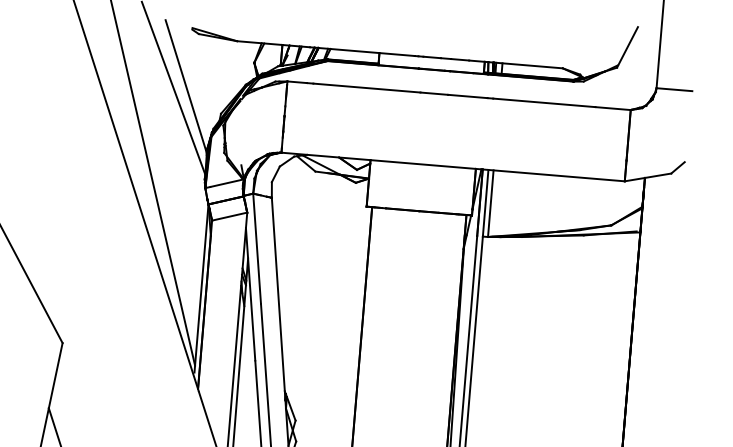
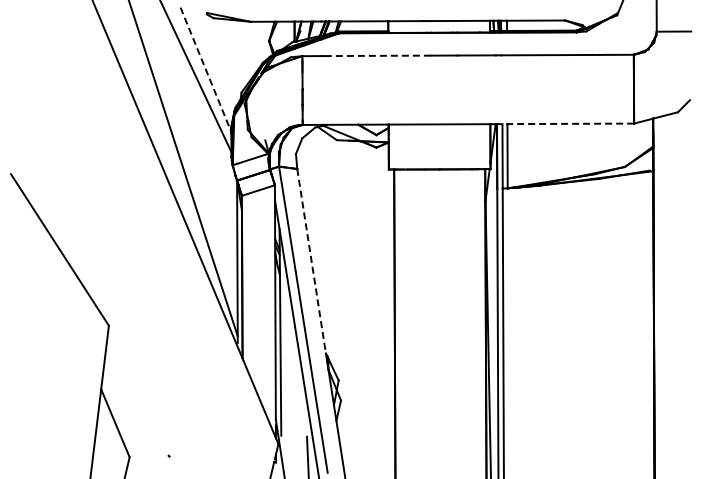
line: (185, 86) -> (205, 69), solid -> dashed
line: (367, 87) -> (379, 55), solid -> dashed
line: (553, 175) -> (565, 123), solid -> dashed
line: (278, 299) -> (312, 265), solid -> dashed

